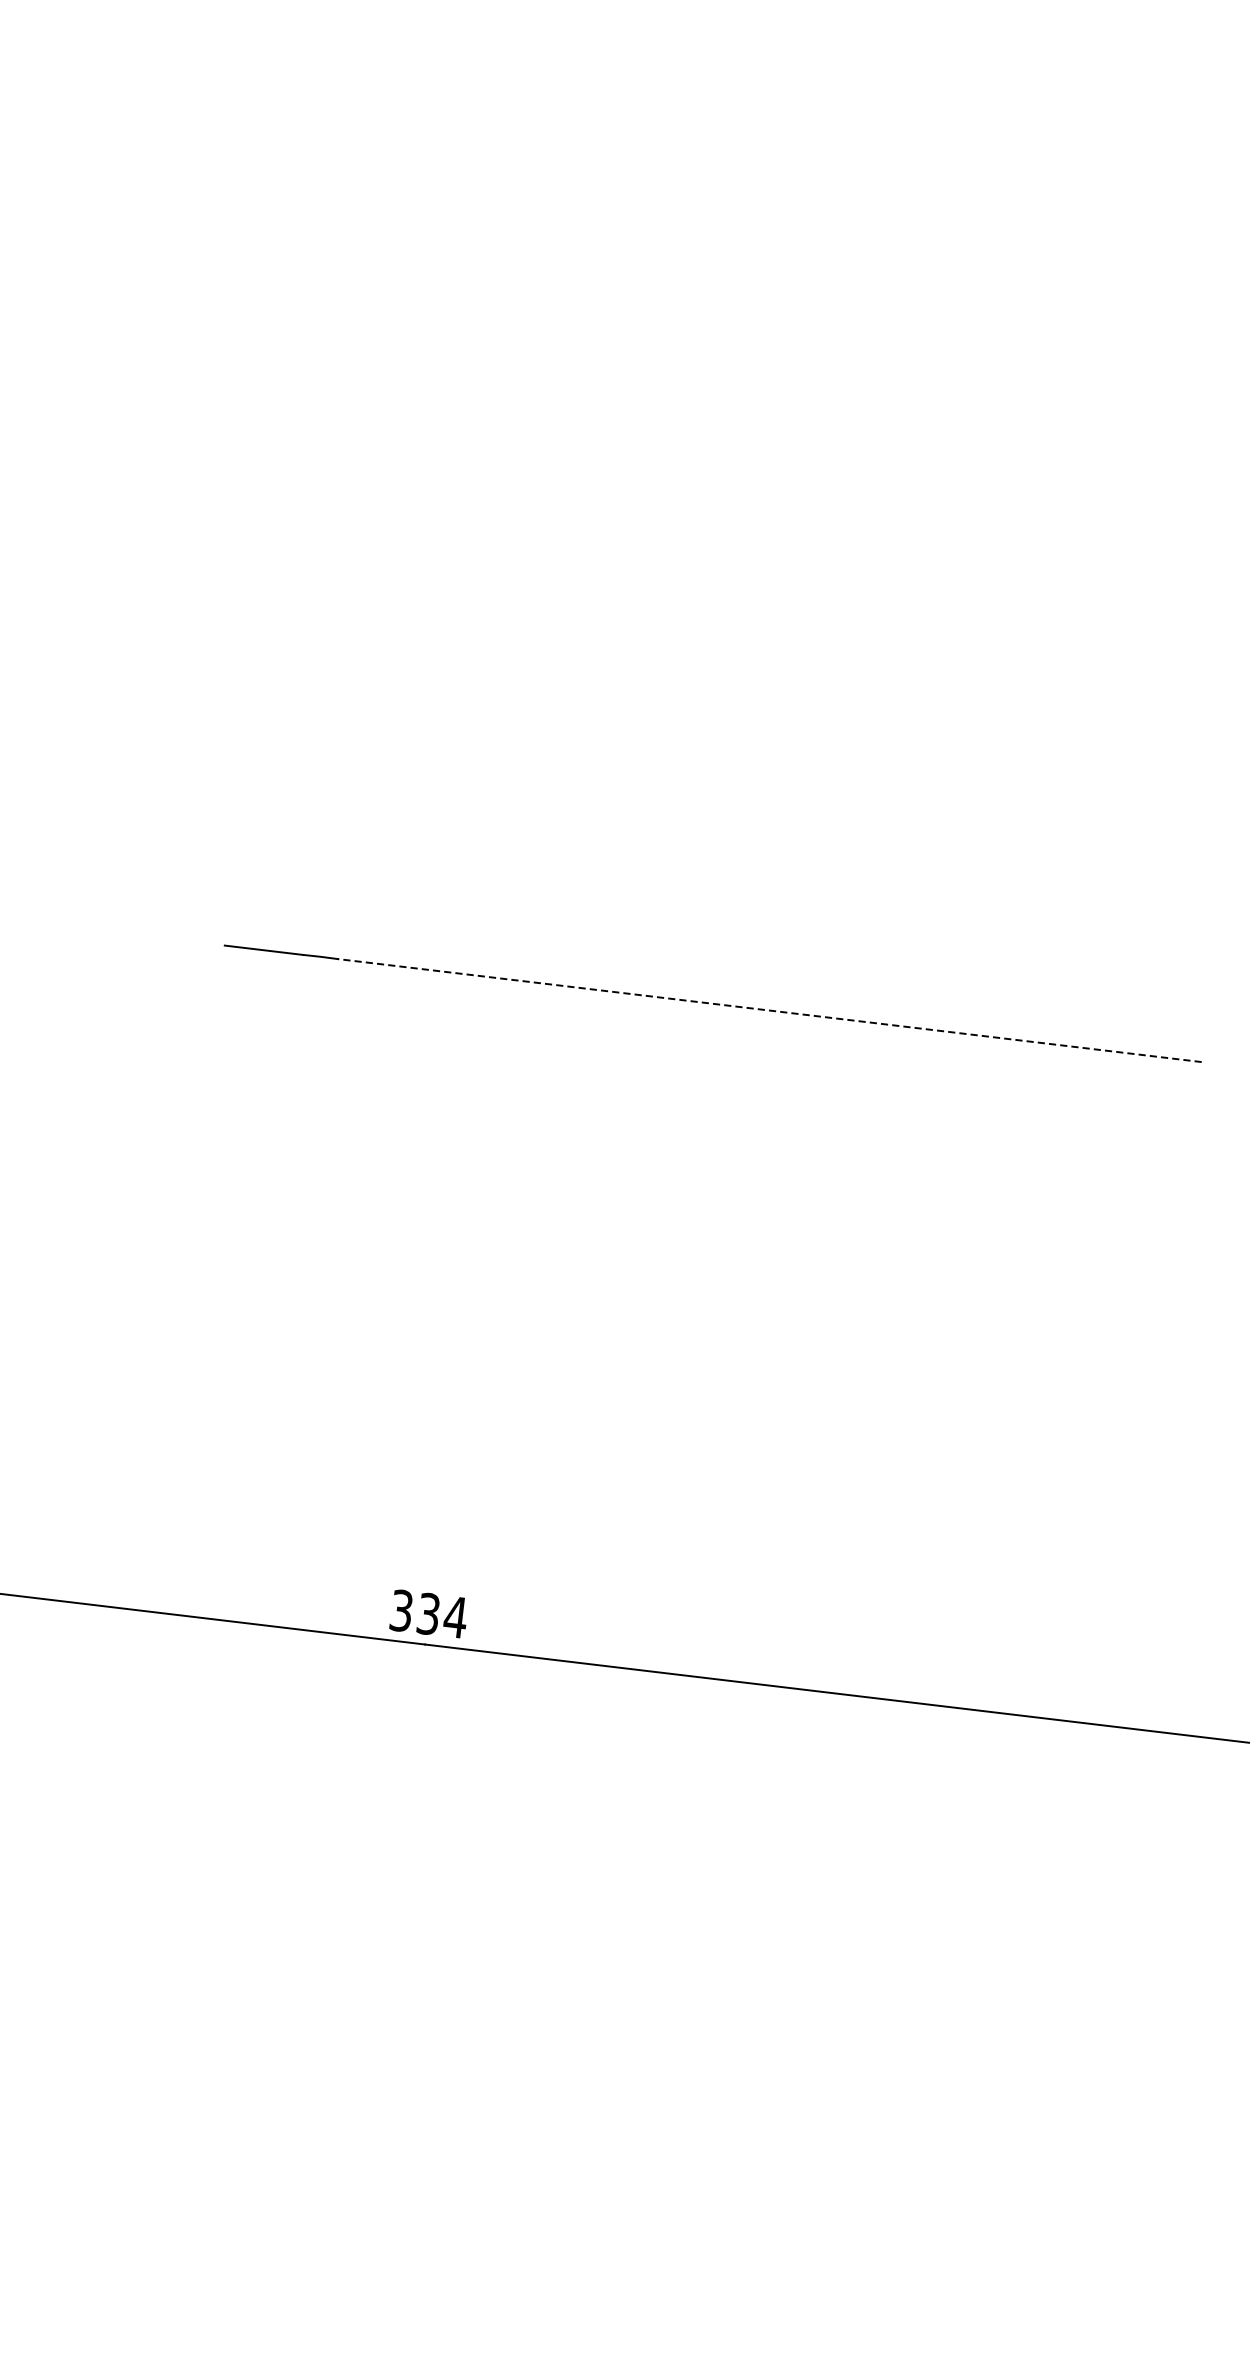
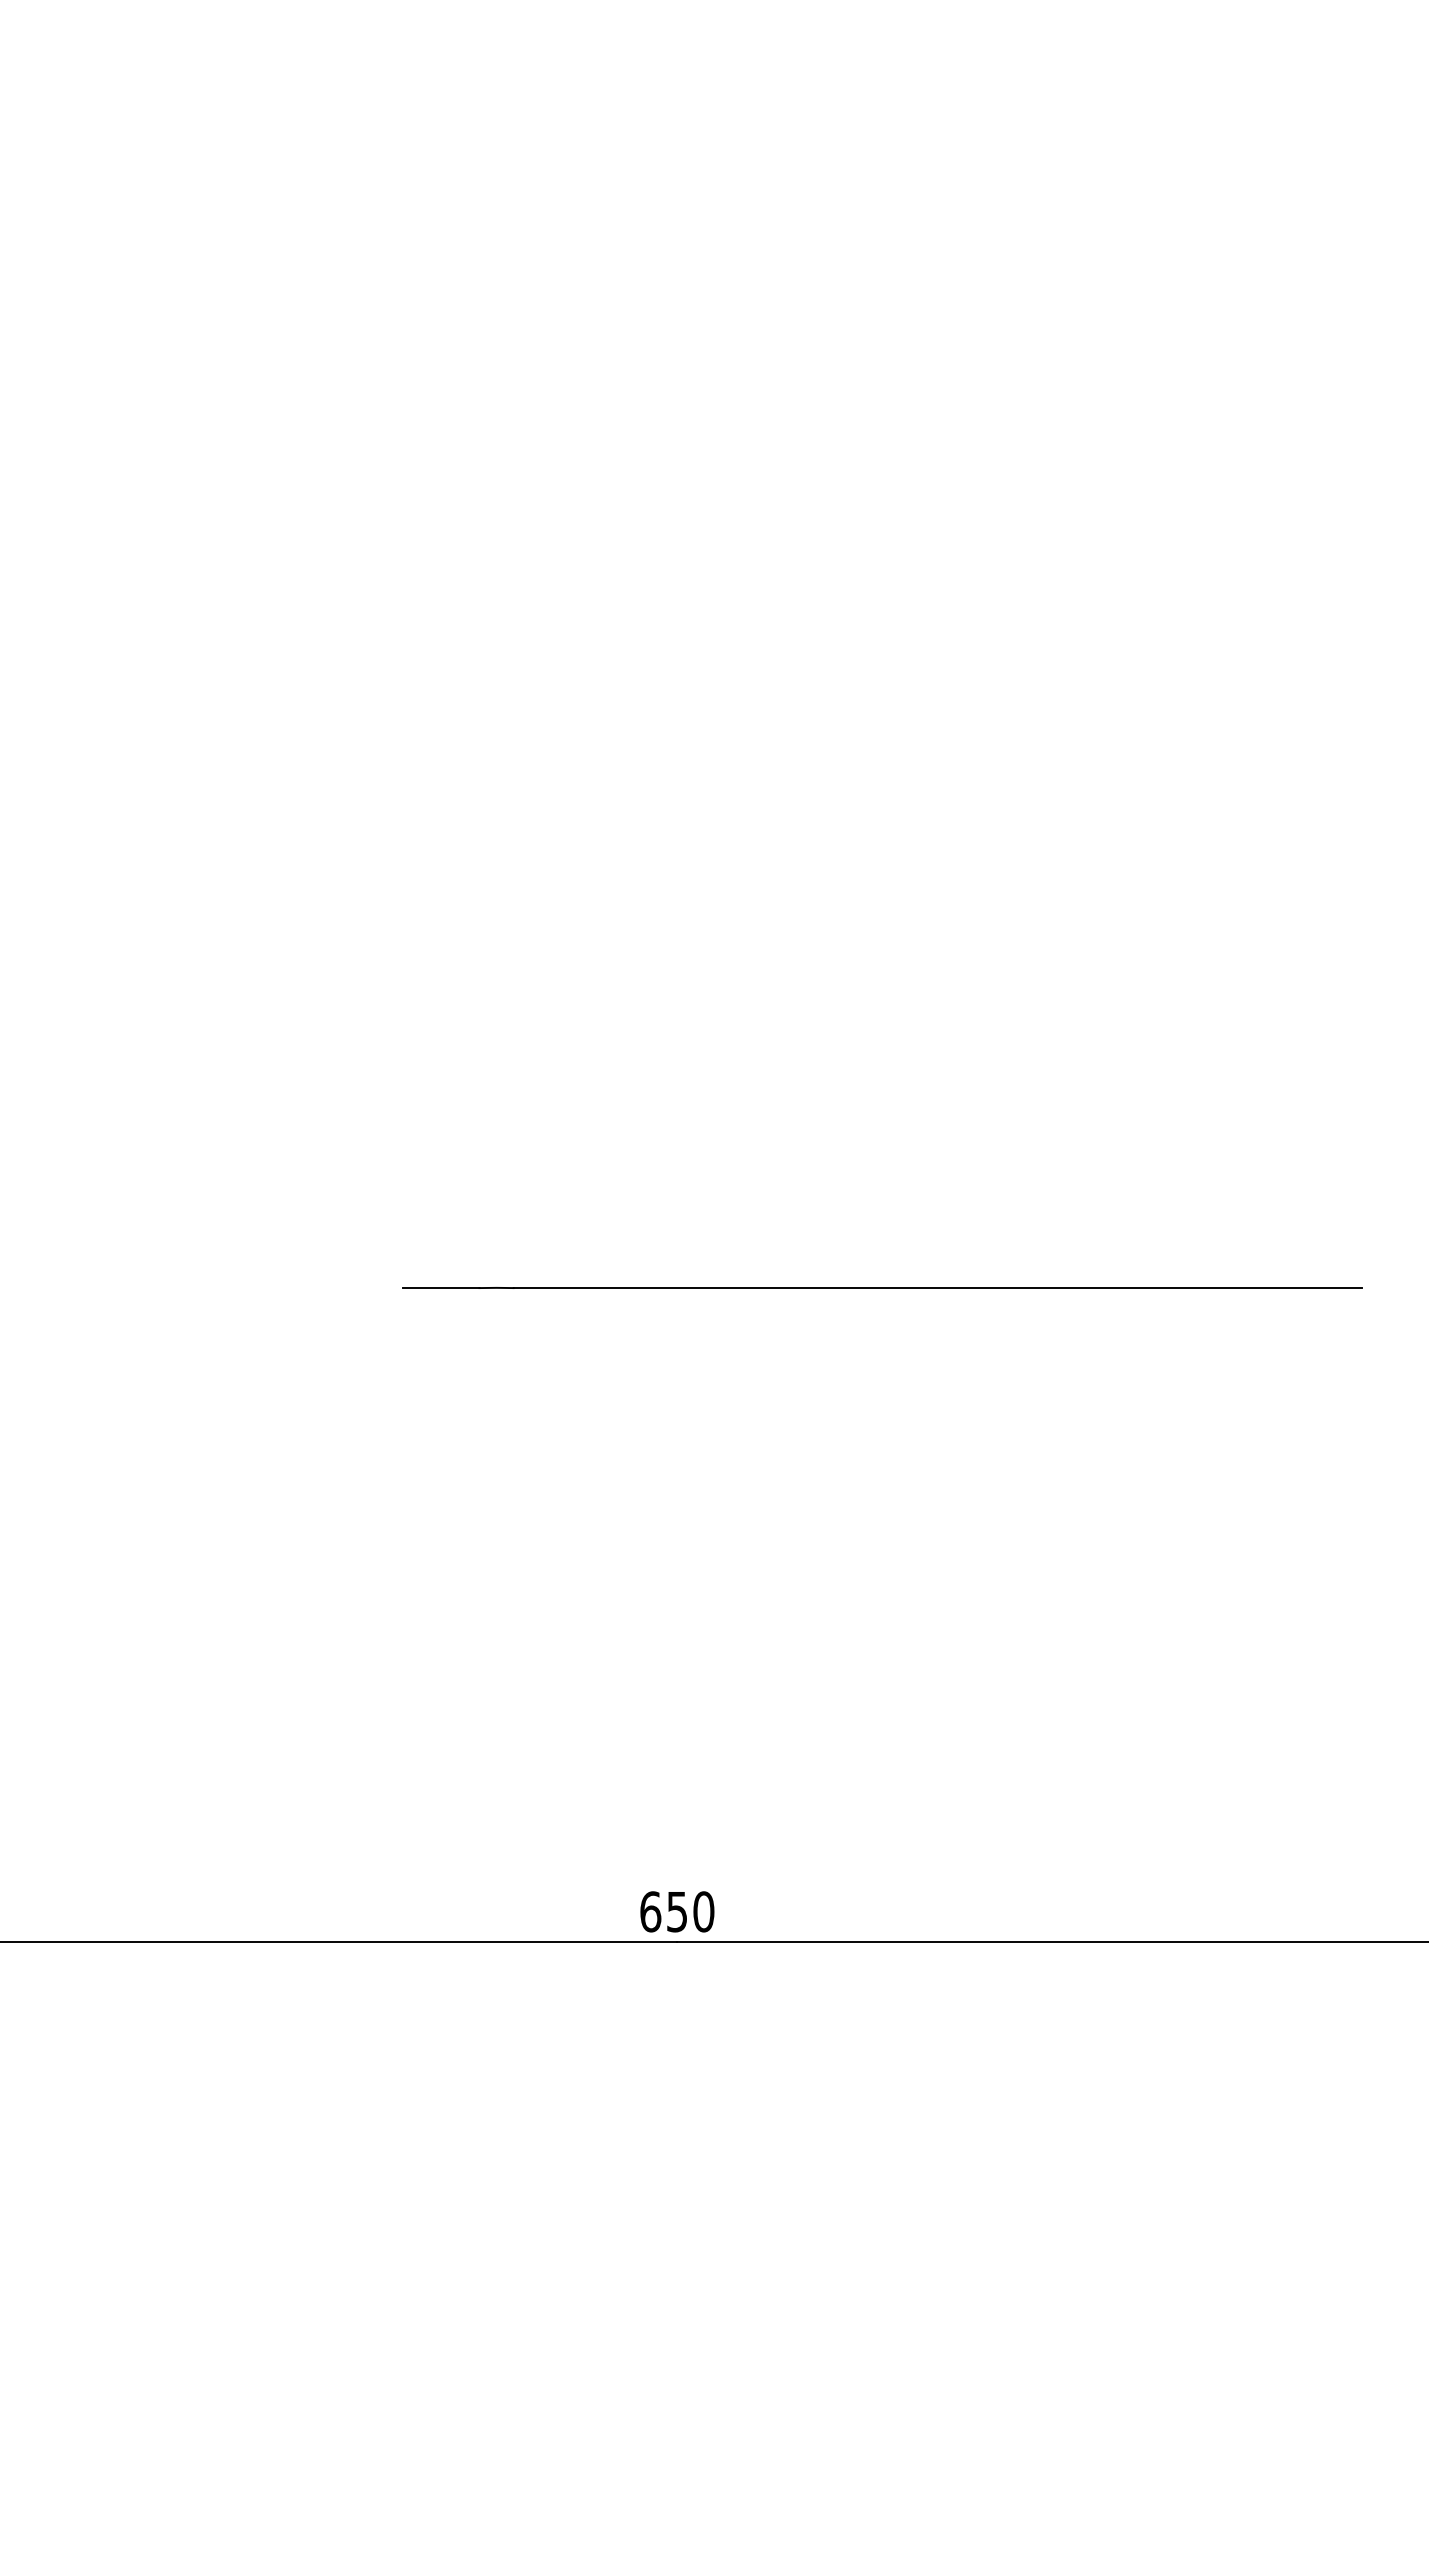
line: (769, 1010) -> (937, 1288), dashed -> solid
text: (428, 1613) -> (677, 1911), 334 -> 650

